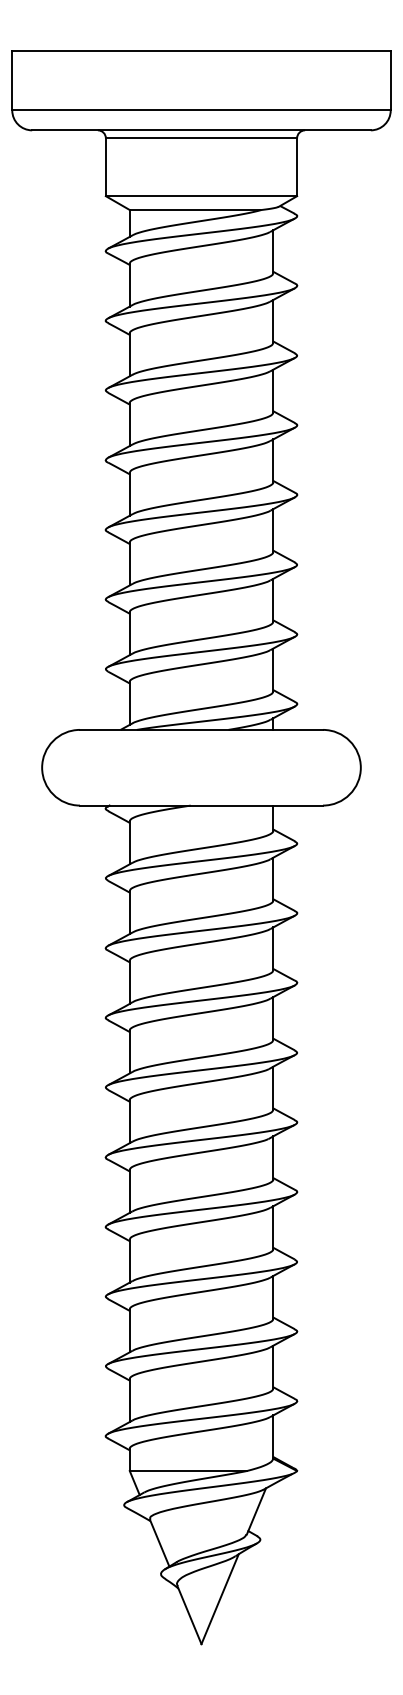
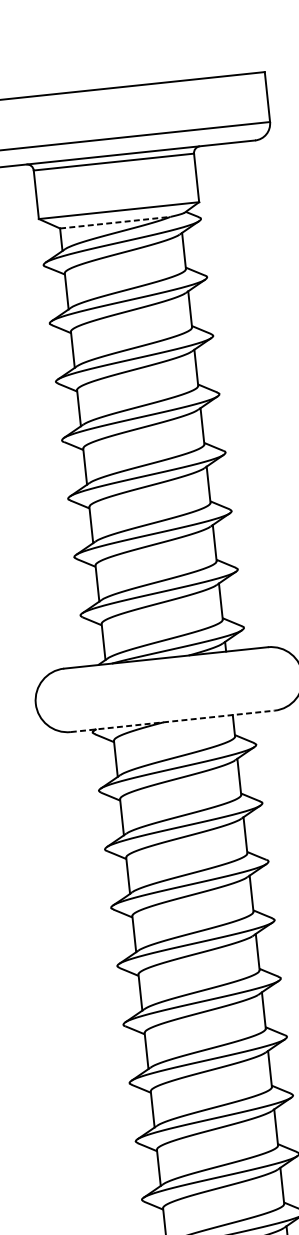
line: (195, 210) -> (115, 223), solid -> dashed
line: (201, 805) -> (172, 721), solid -> dashed

